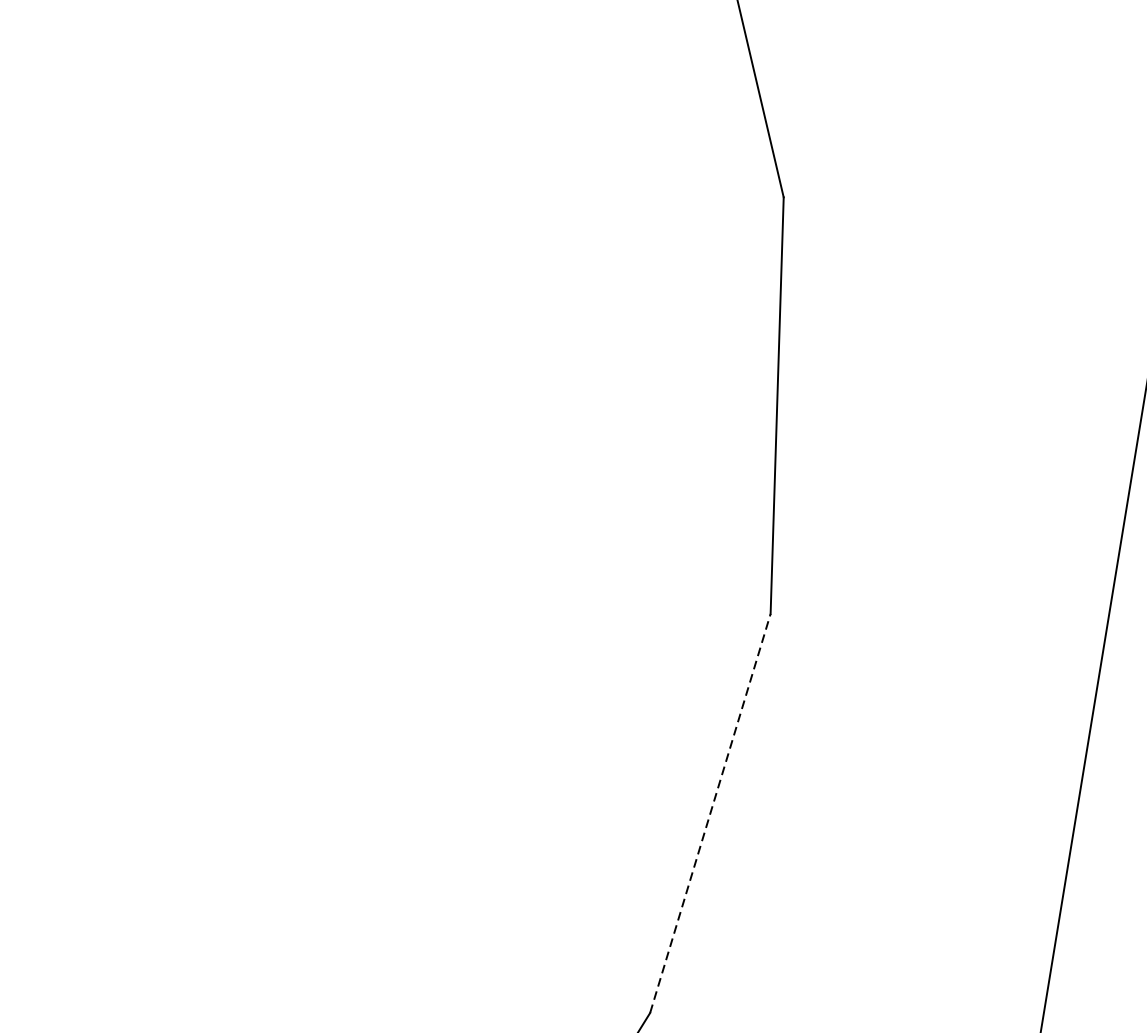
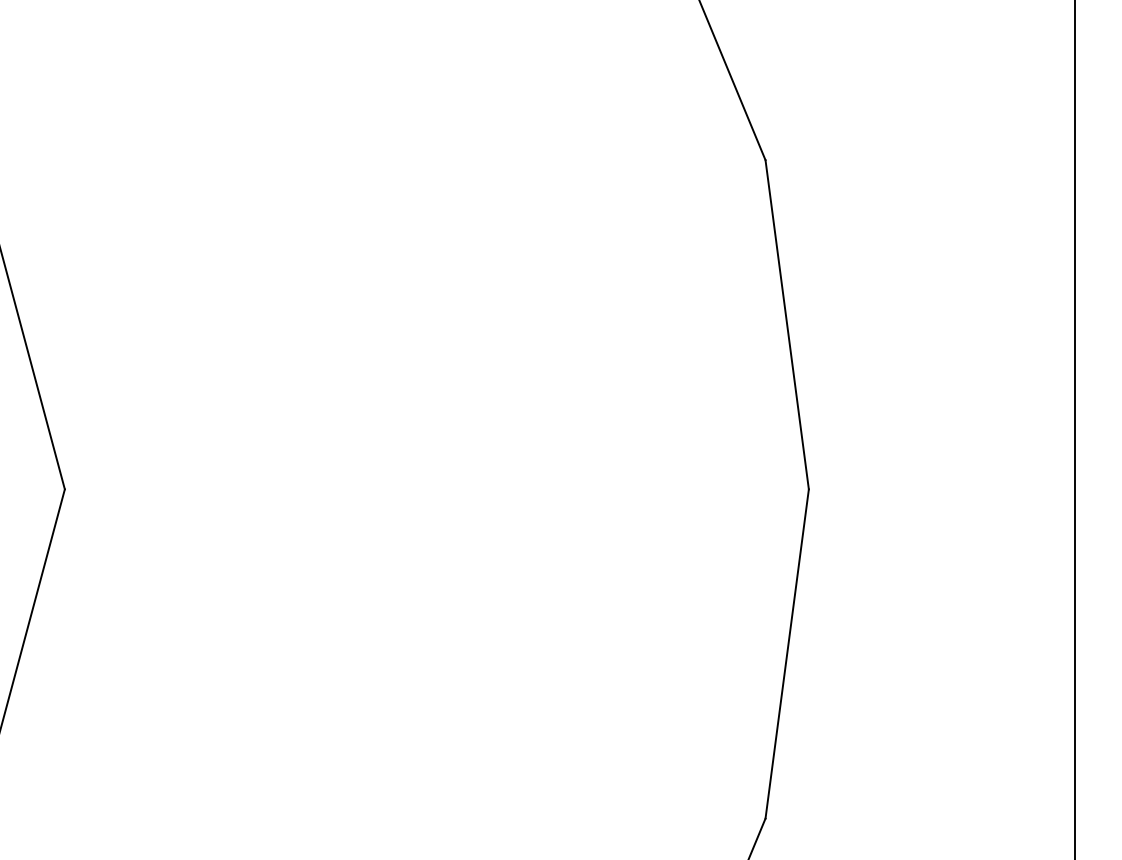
line: (710, 812) -> (787, 653), dashed -> solid

